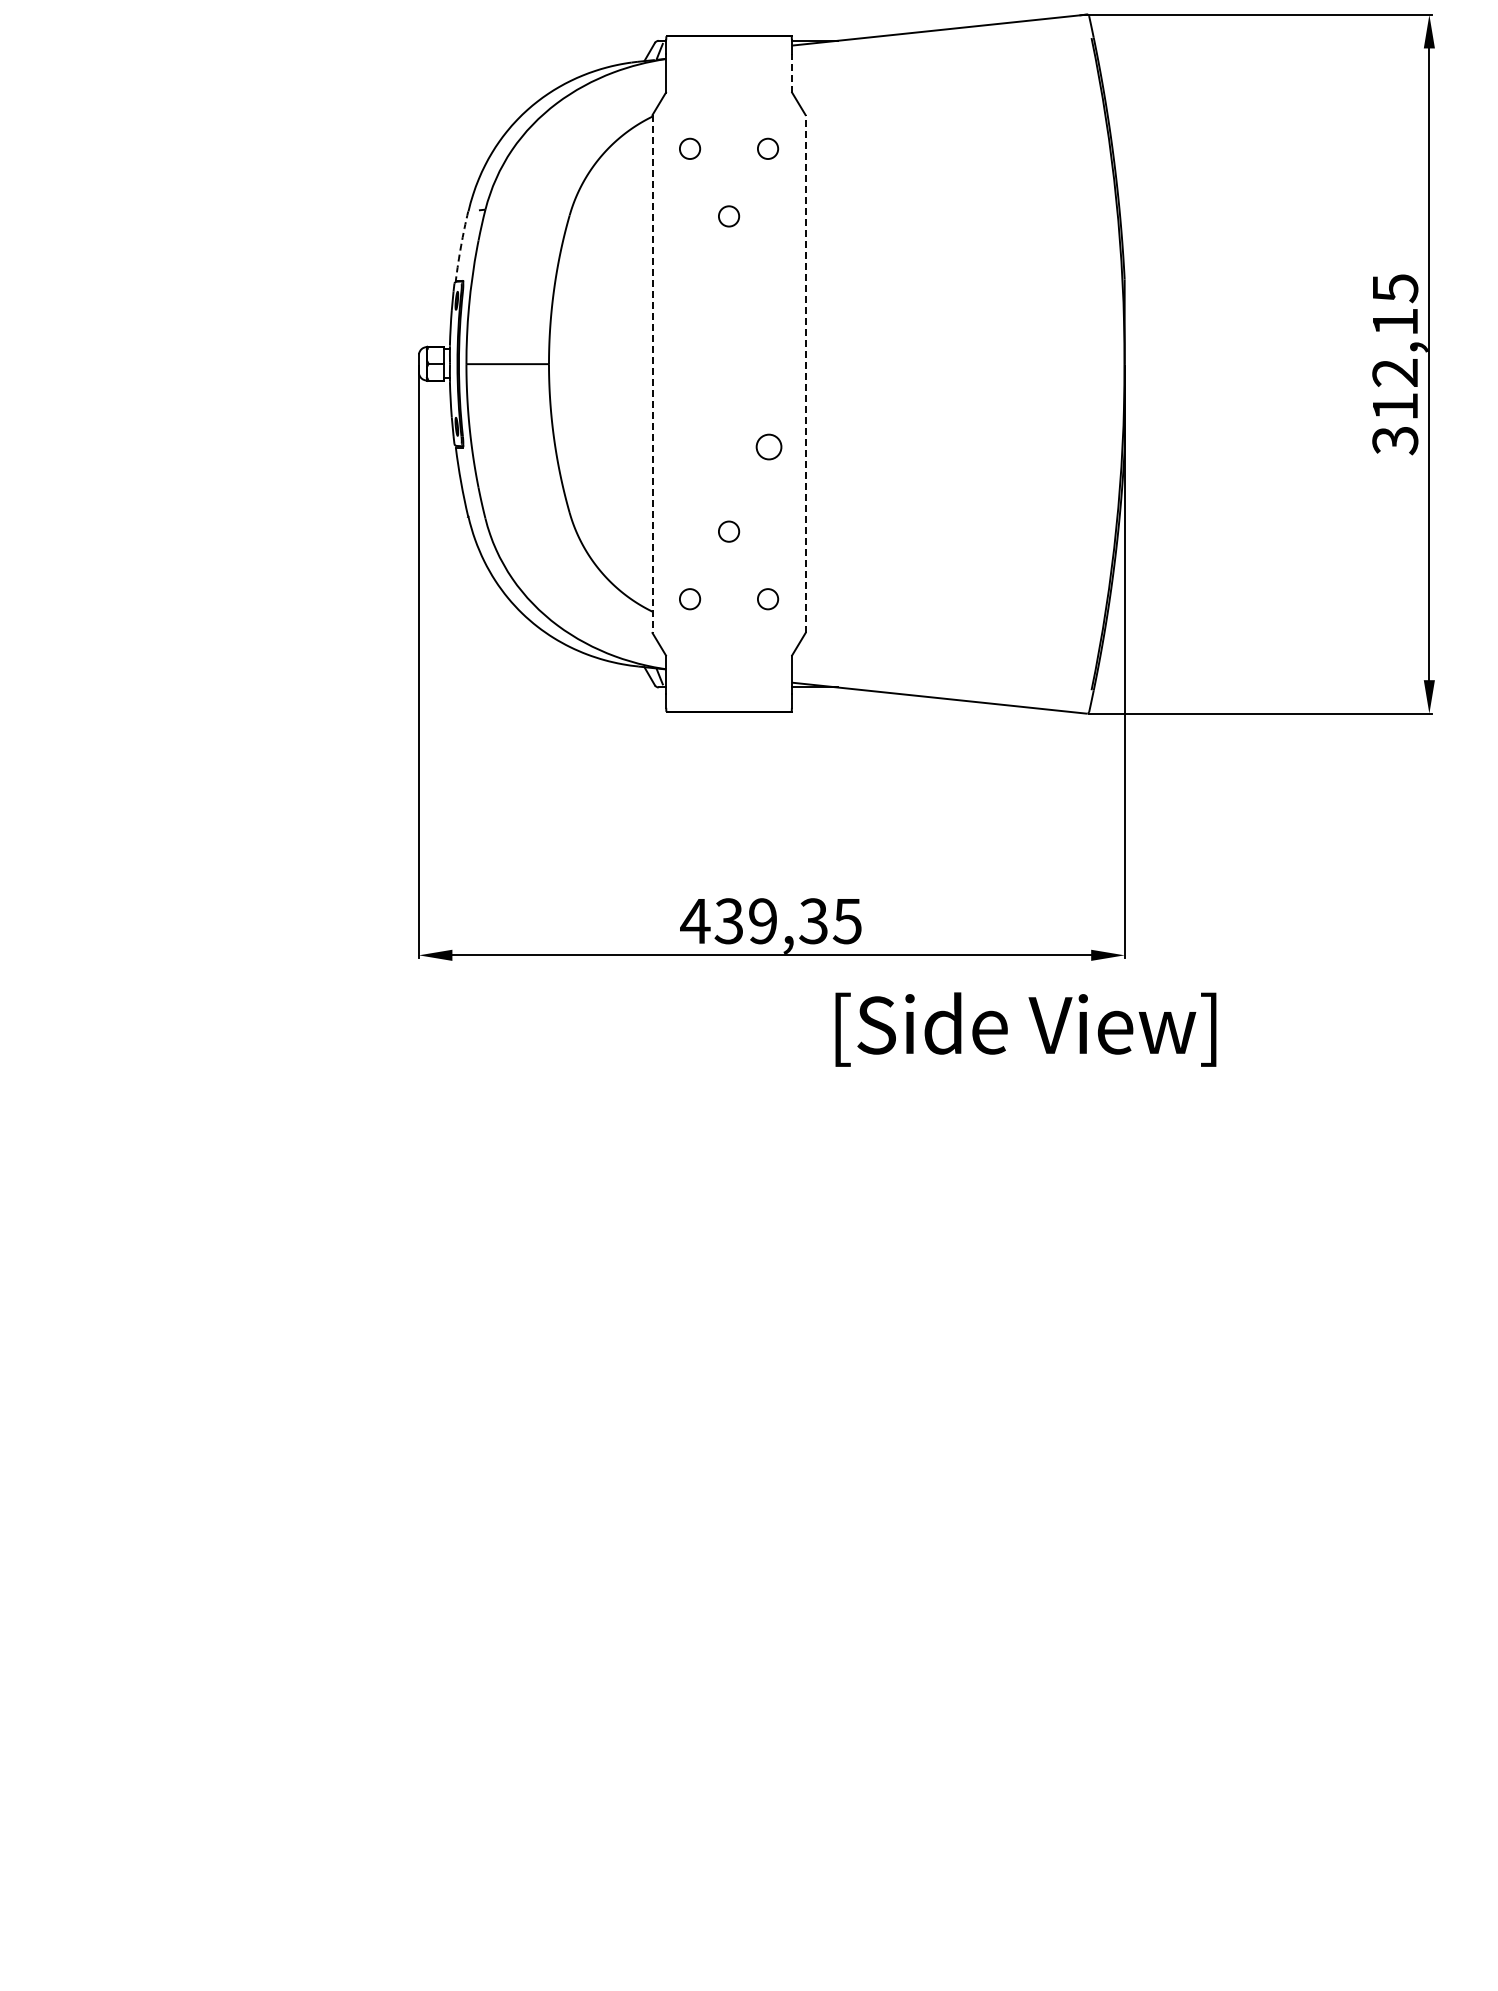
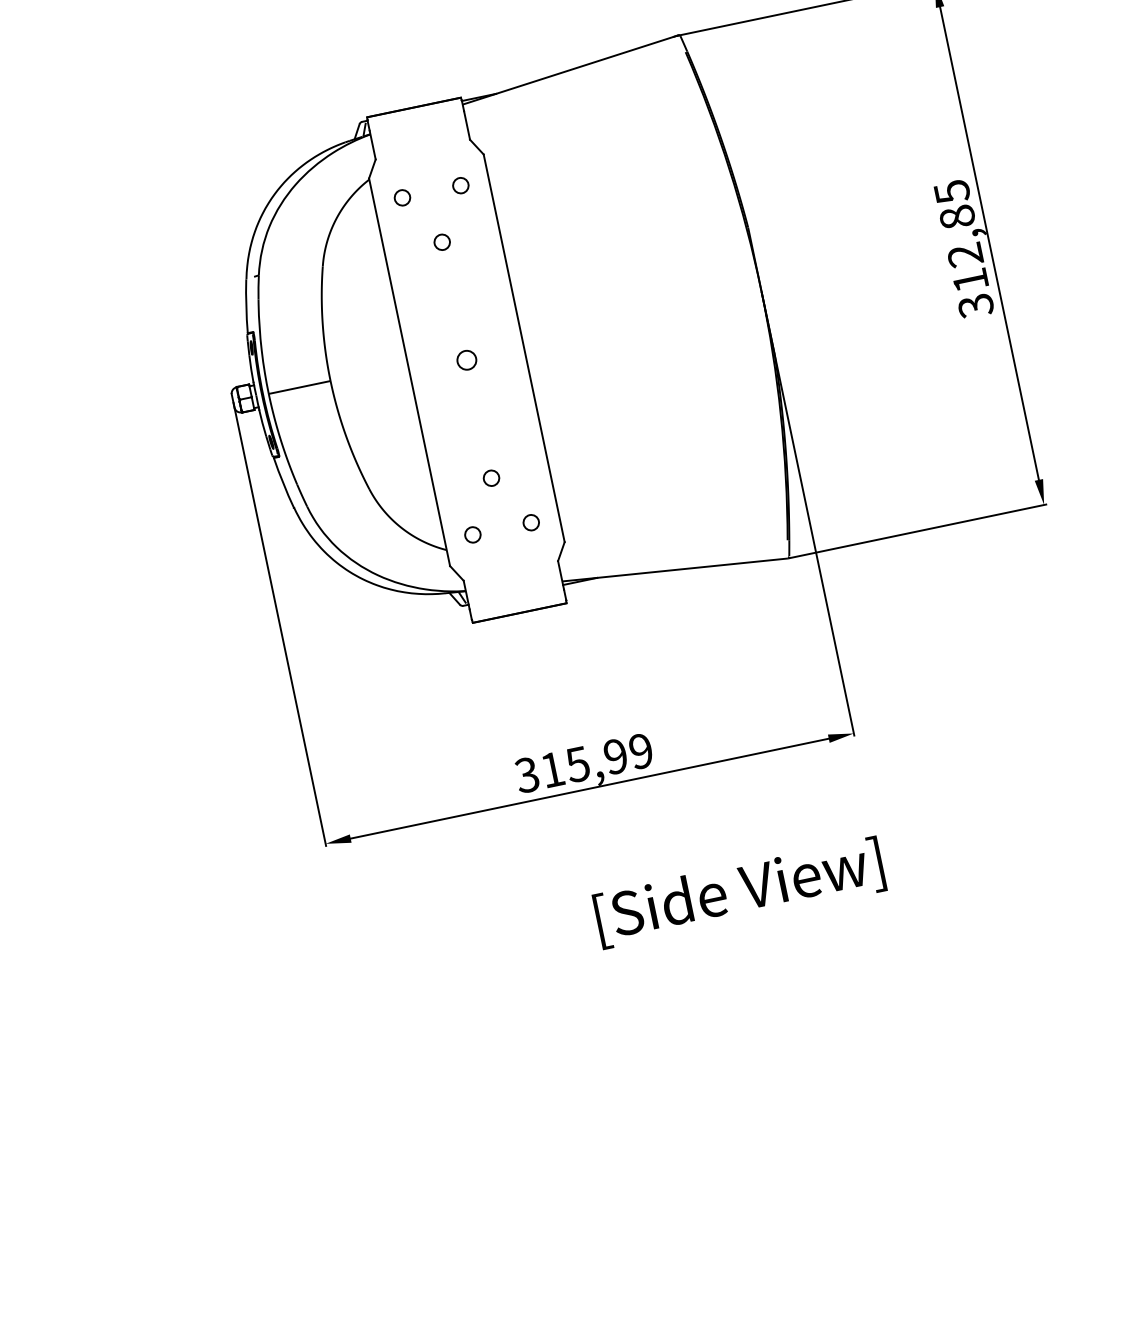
line: (792, 72) -> (467, 124), dashed -> solid
arc: (461, 245) -> (246, 305), dashed -> solid
text: (1395, 322) -> (957, 217), 312,15 -> 312,85
line: (652, 374) -> (409, 372), dashed -> solid
line: (805, 374) -> (524, 348), dashed -> solid
circle: (768, 446) -> (466, 359), moved
text: (770, 921) -> (583, 763), 439,35 -> 315,99
text: (1025, 1029) -> (739, 892), moved

